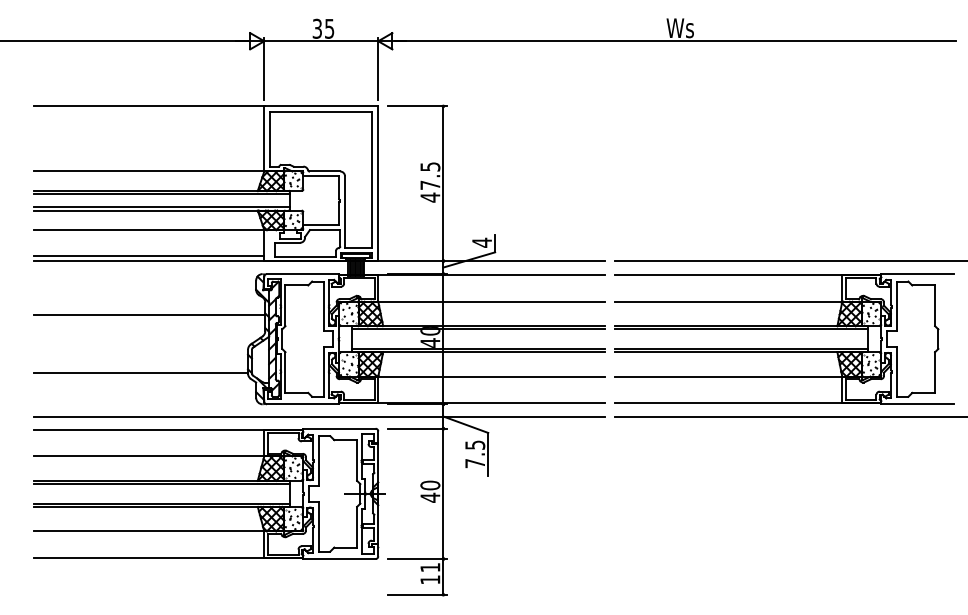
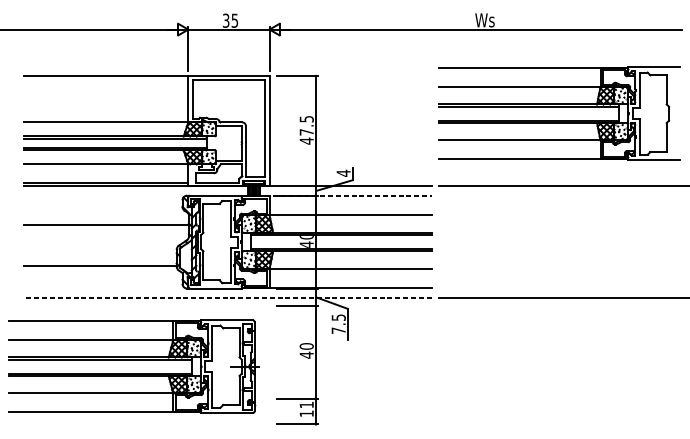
line: (472, 275) -> (336, 196), solid -> dashed
part: (784, 329) -> (559, 106), moved
line: (319, 417) -> (227, 297), solid -> dashed
part: (209, 484) -> (134, 360), moved

